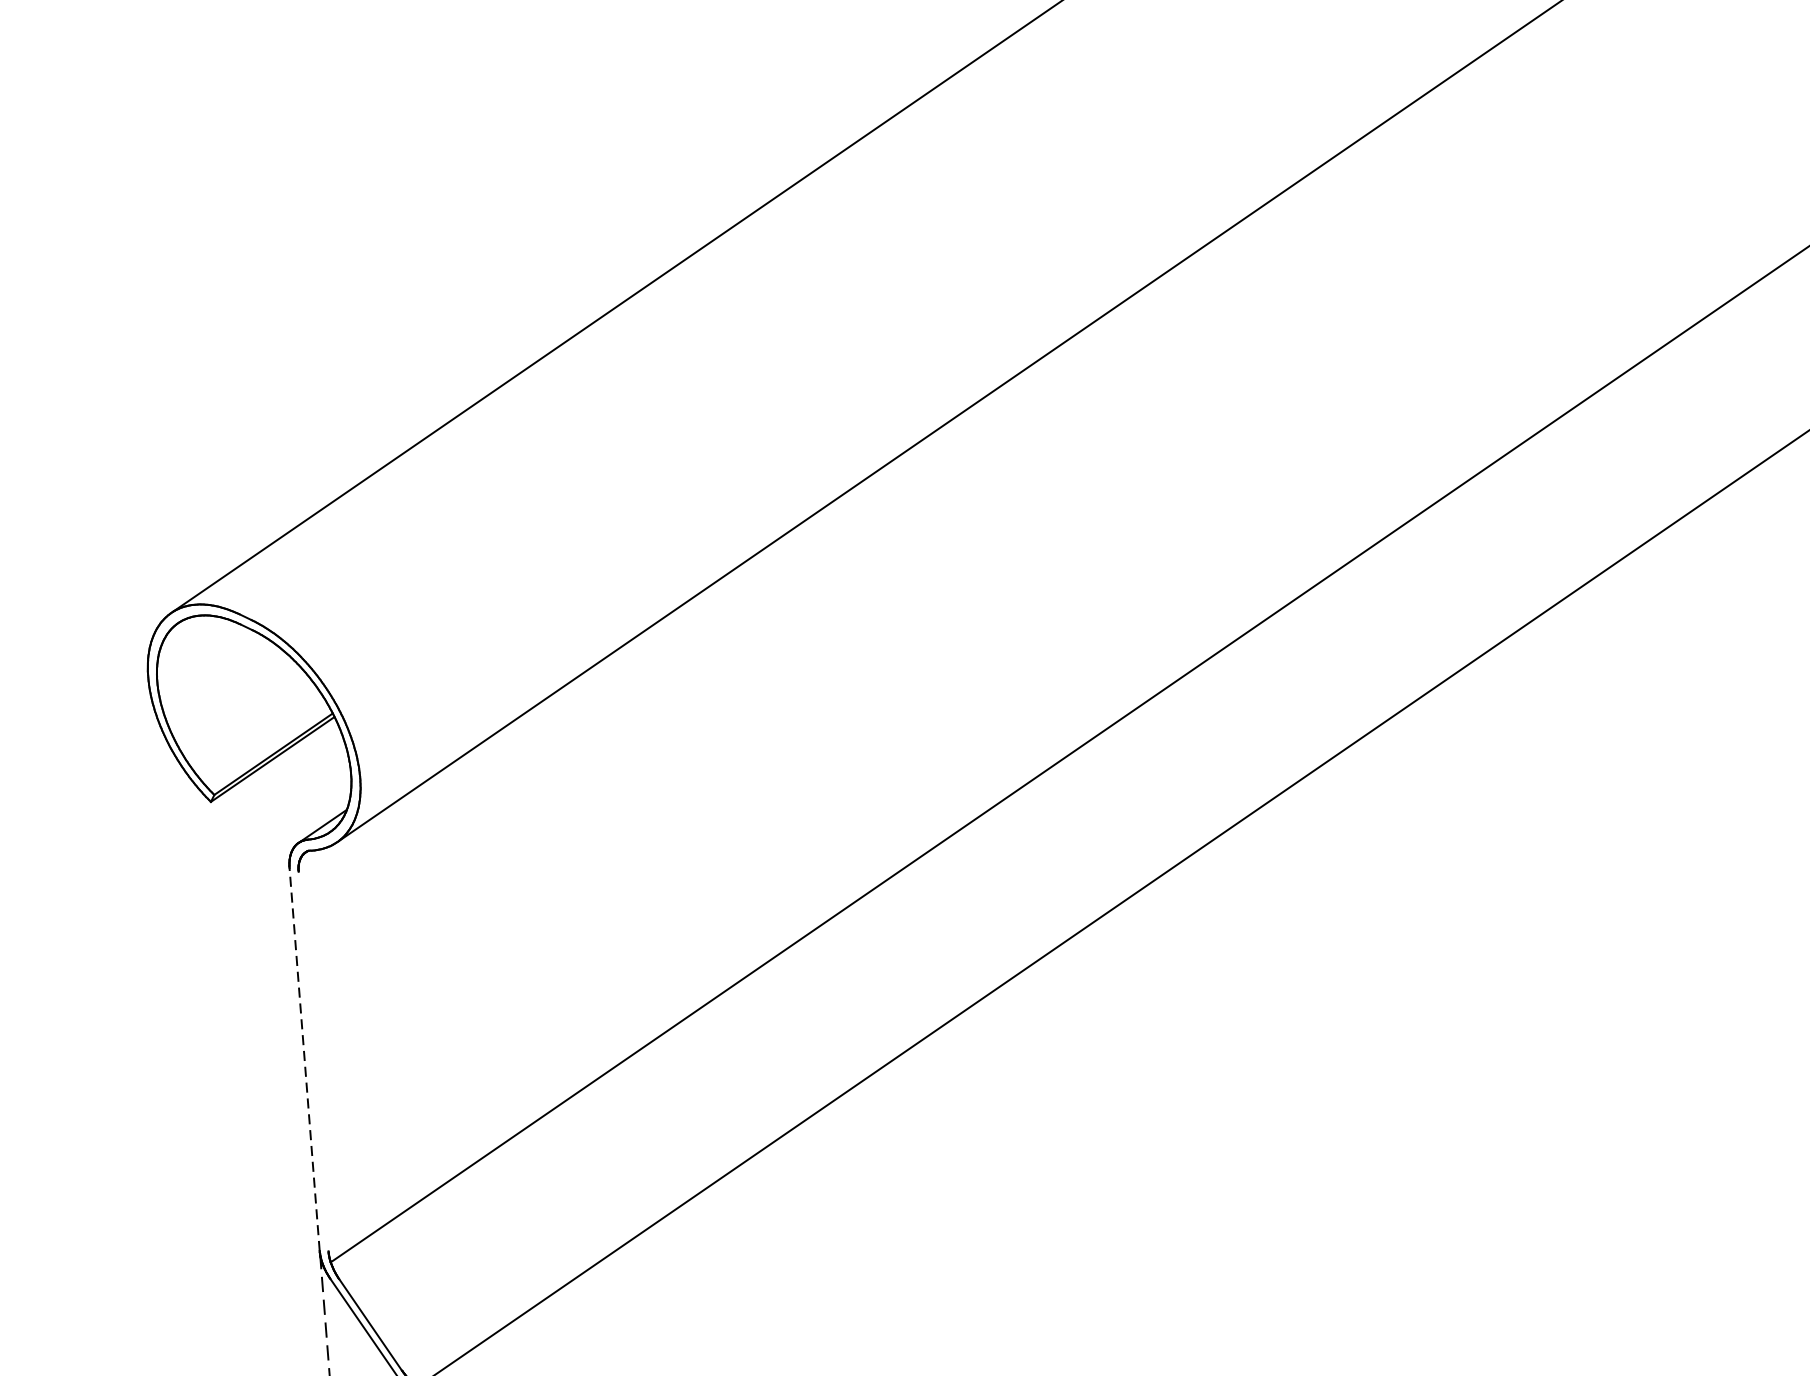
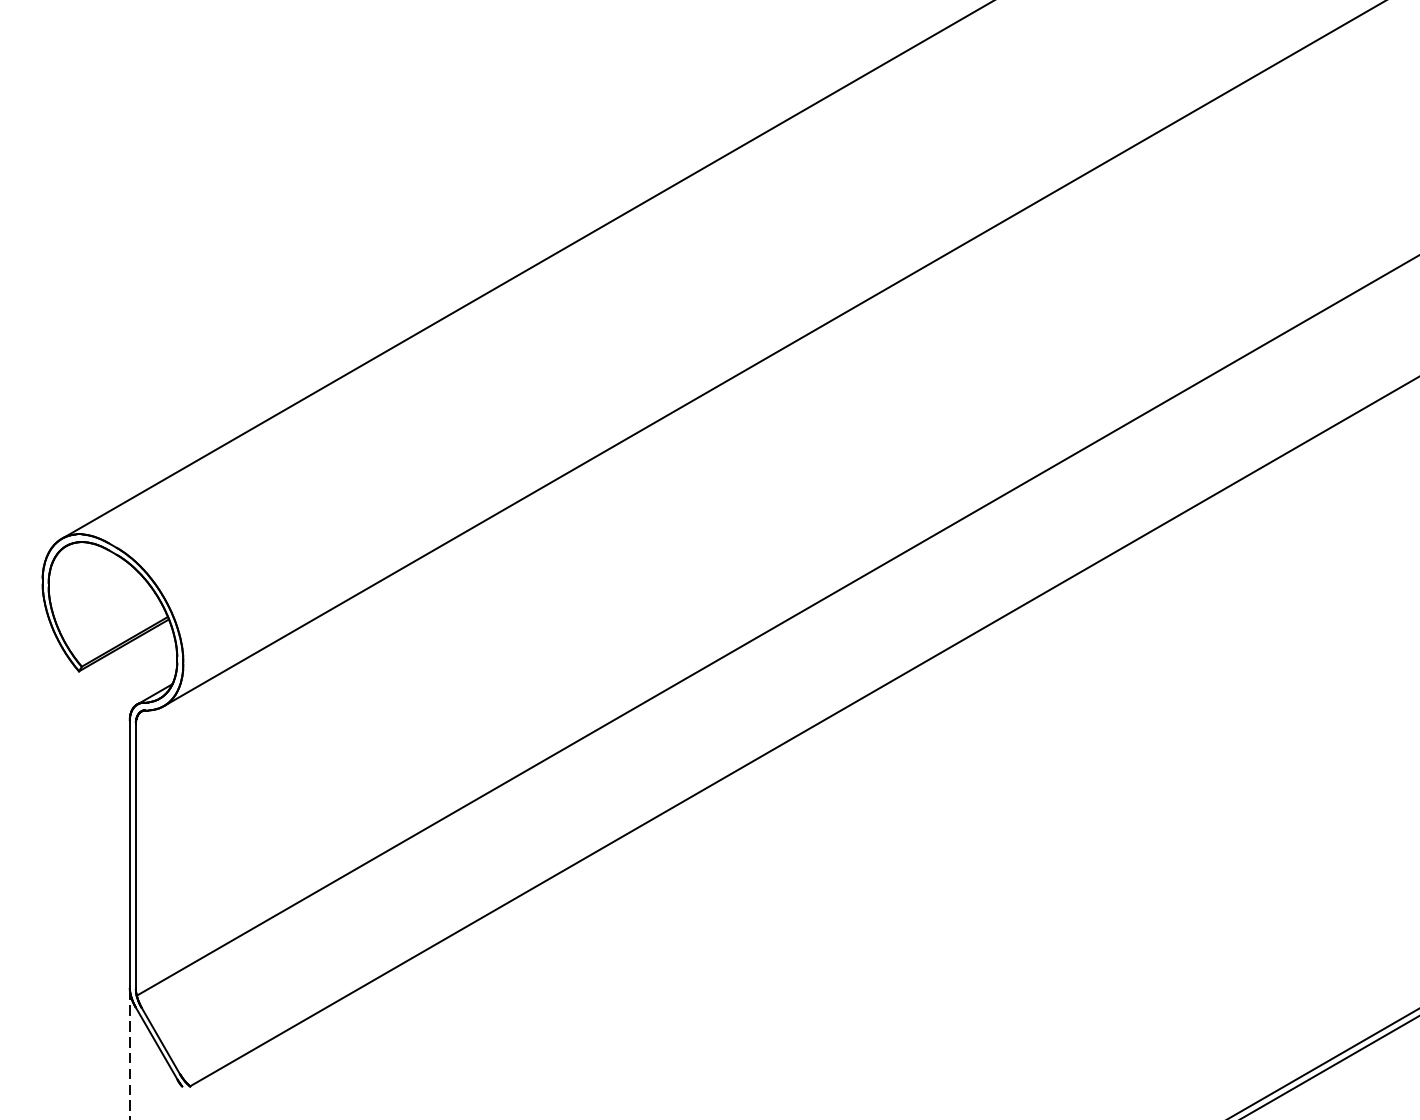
line: (304, 1059) -> (129, 854), dashed -> solid
line: (313, 1060) -> (135, 855), added

